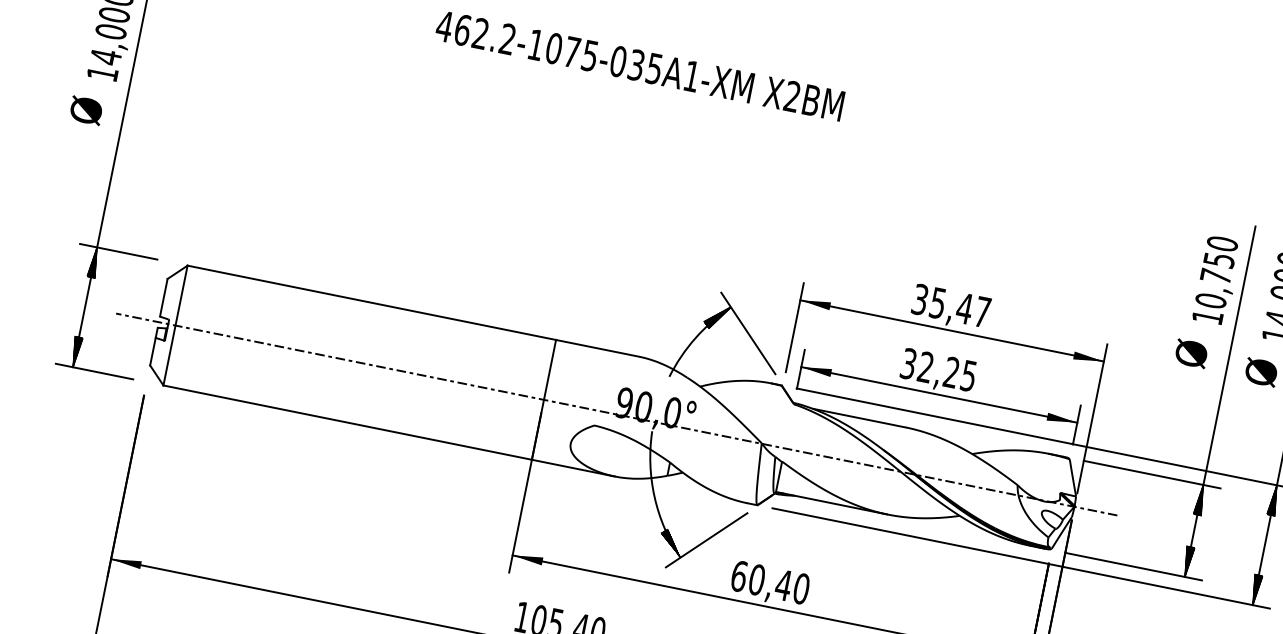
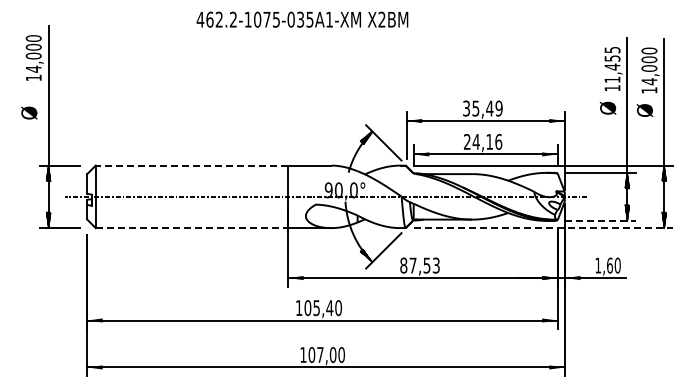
text: (86, 109) -> (29, 112), moved
text: (1216, 271) -> (612, 64), 10,750 -> 11,455
line: (371, 302) -> (191, 165), solid -> dashed
text: (981, 311) -> (498, 108), 35,47 -> 35,49
text: (939, 369) -> (483, 141), 32,25 -> 24,16
line: (348, 423) -> (192, 228), solid -> dashed
line: (1021, 559) -> (543, 228), solid -> dashed
line: (1133, 565) -> (600, 220), solid -> dashed
text: (769, 582) -> (419, 265), 60,40 -> 87,53

